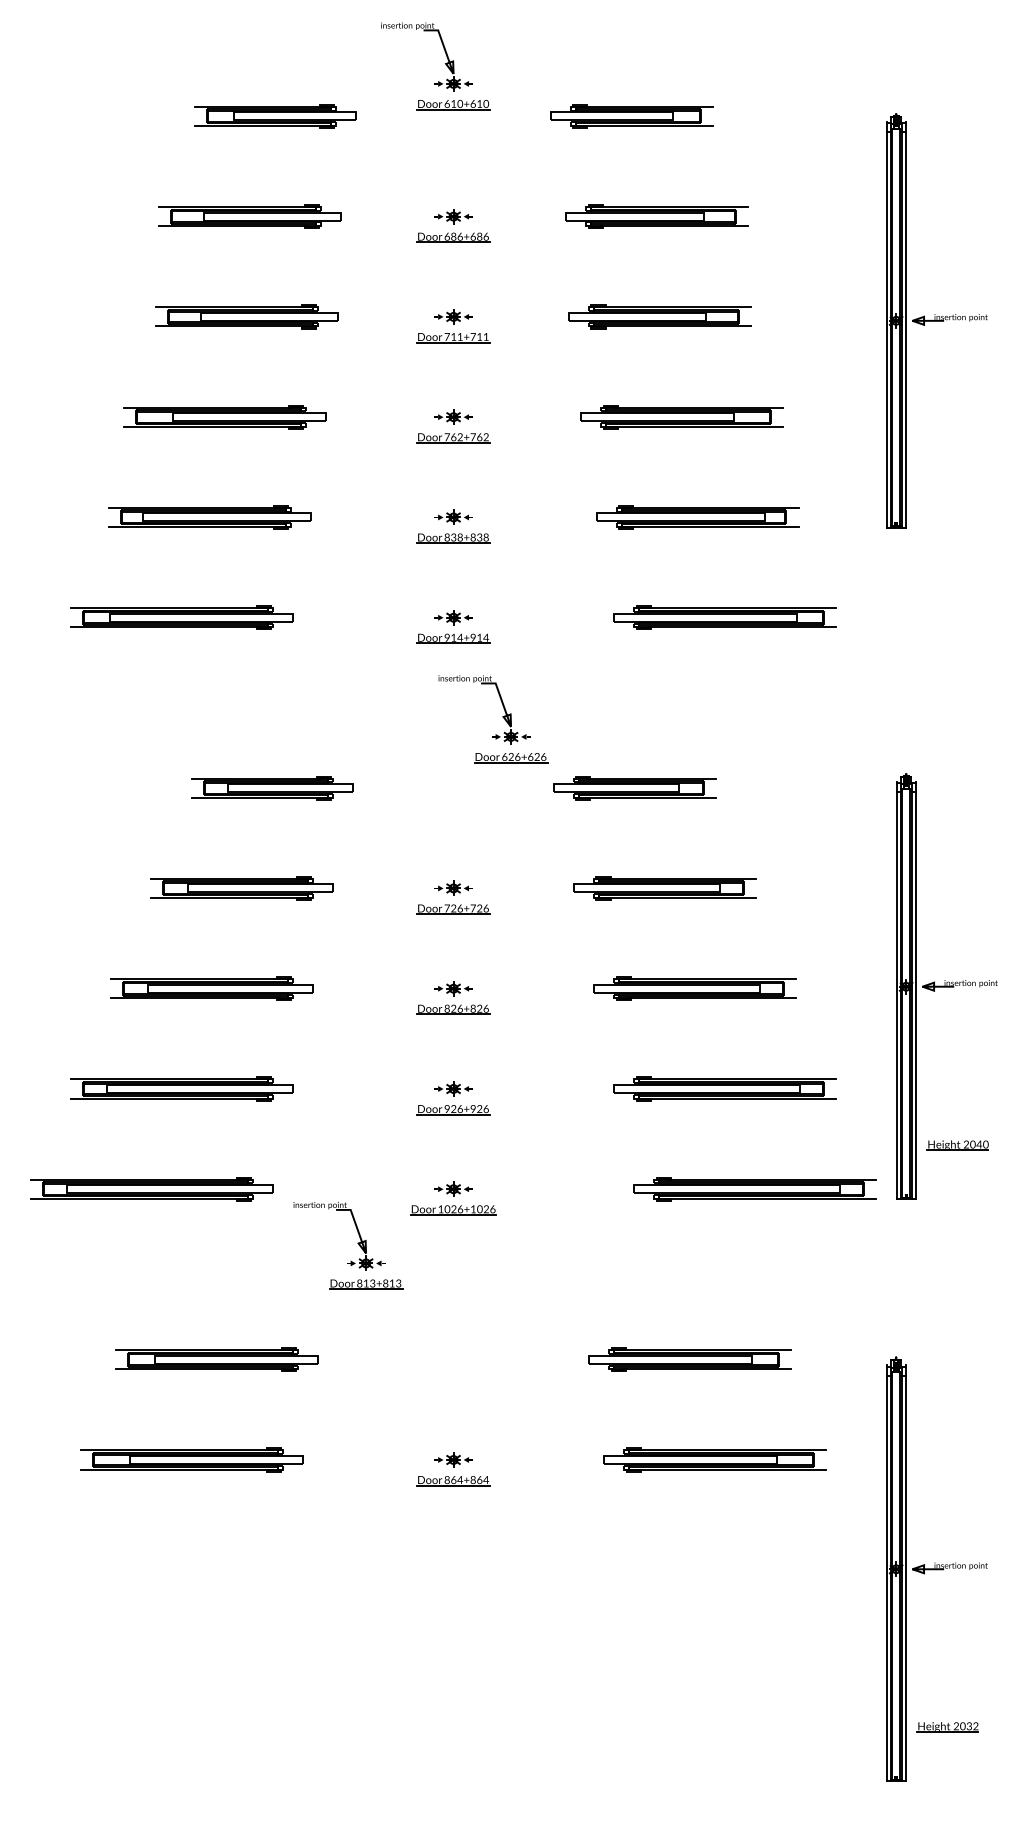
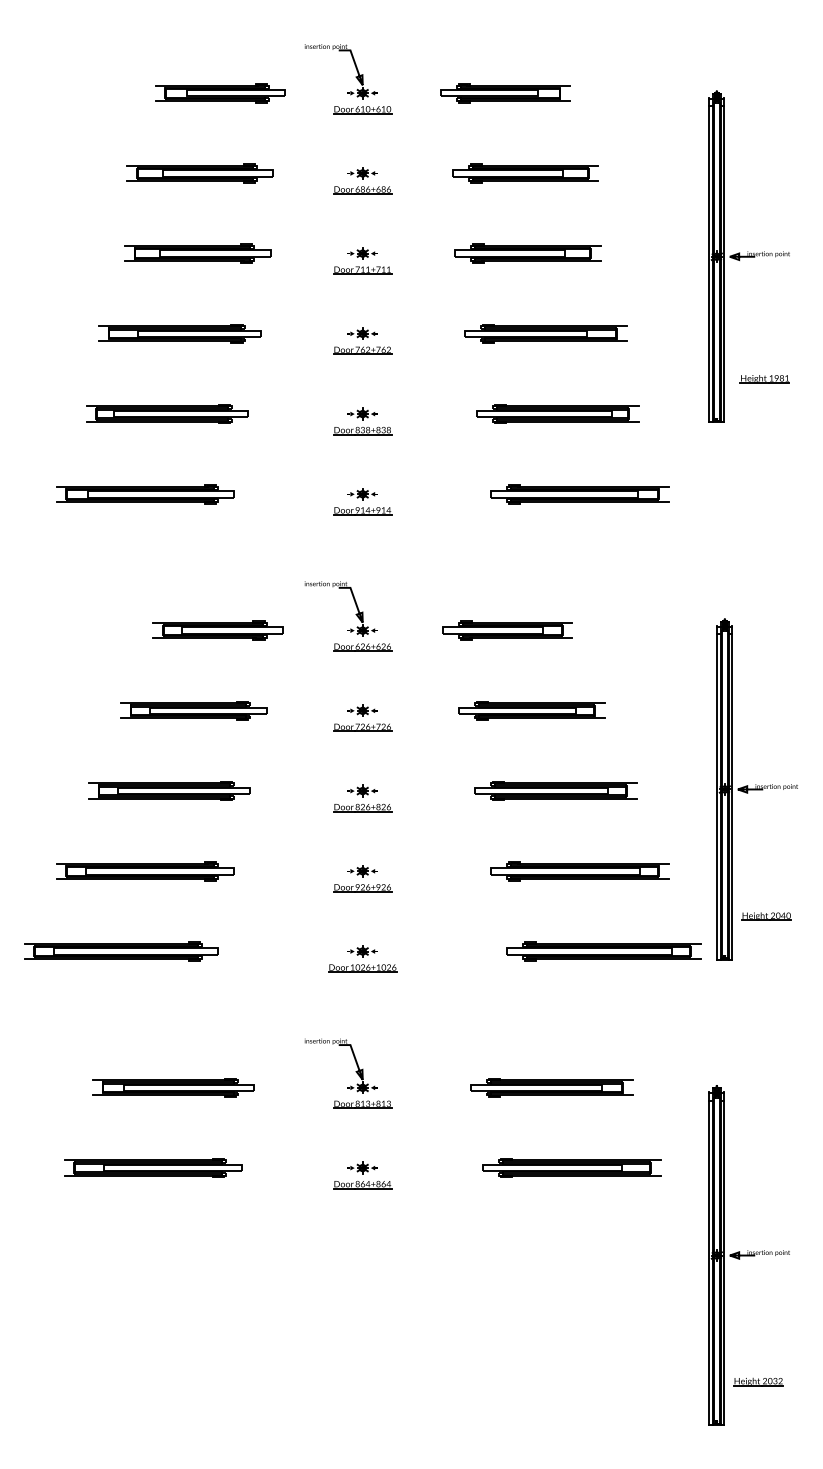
part: (444, 64) -> (355, 77), moved
part: (955, 474) -> (764, 379), added
part: (502, 716) -> (355, 614), moved
part: (357, 1243) -> (355, 1071), moved

